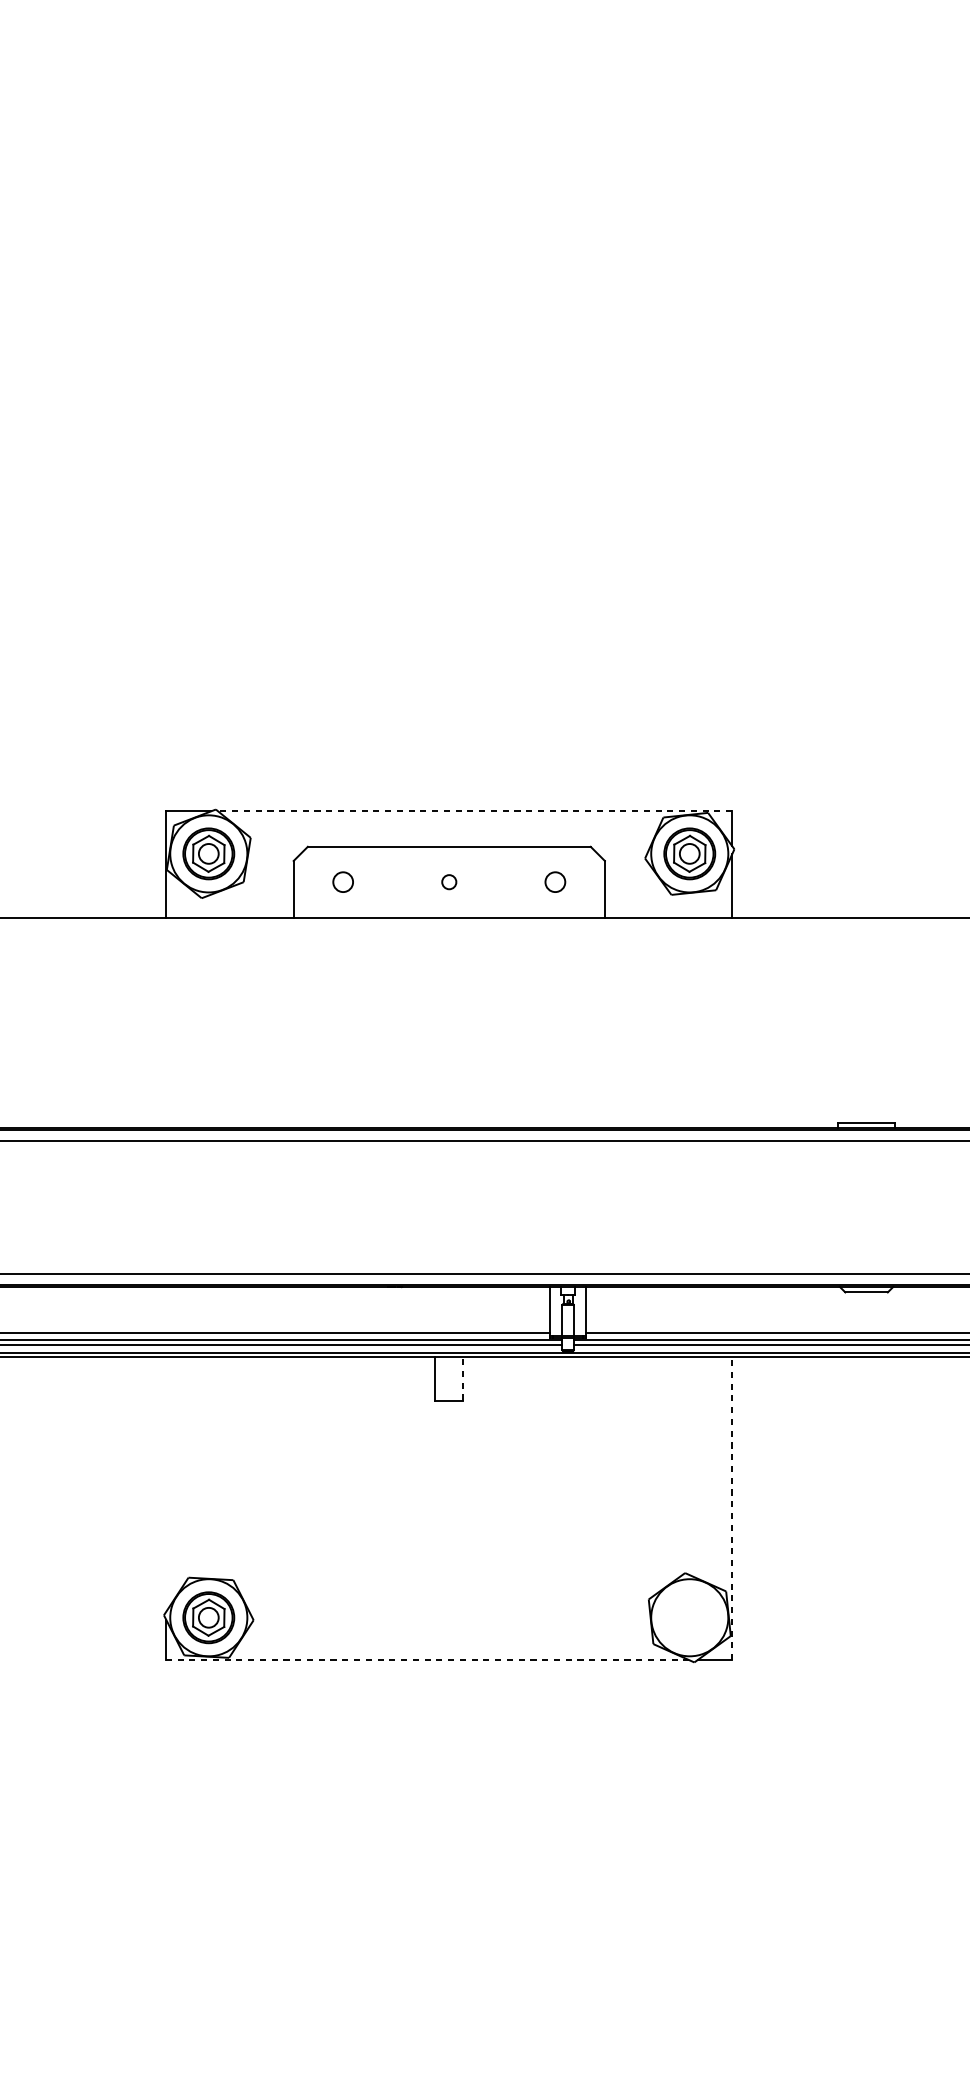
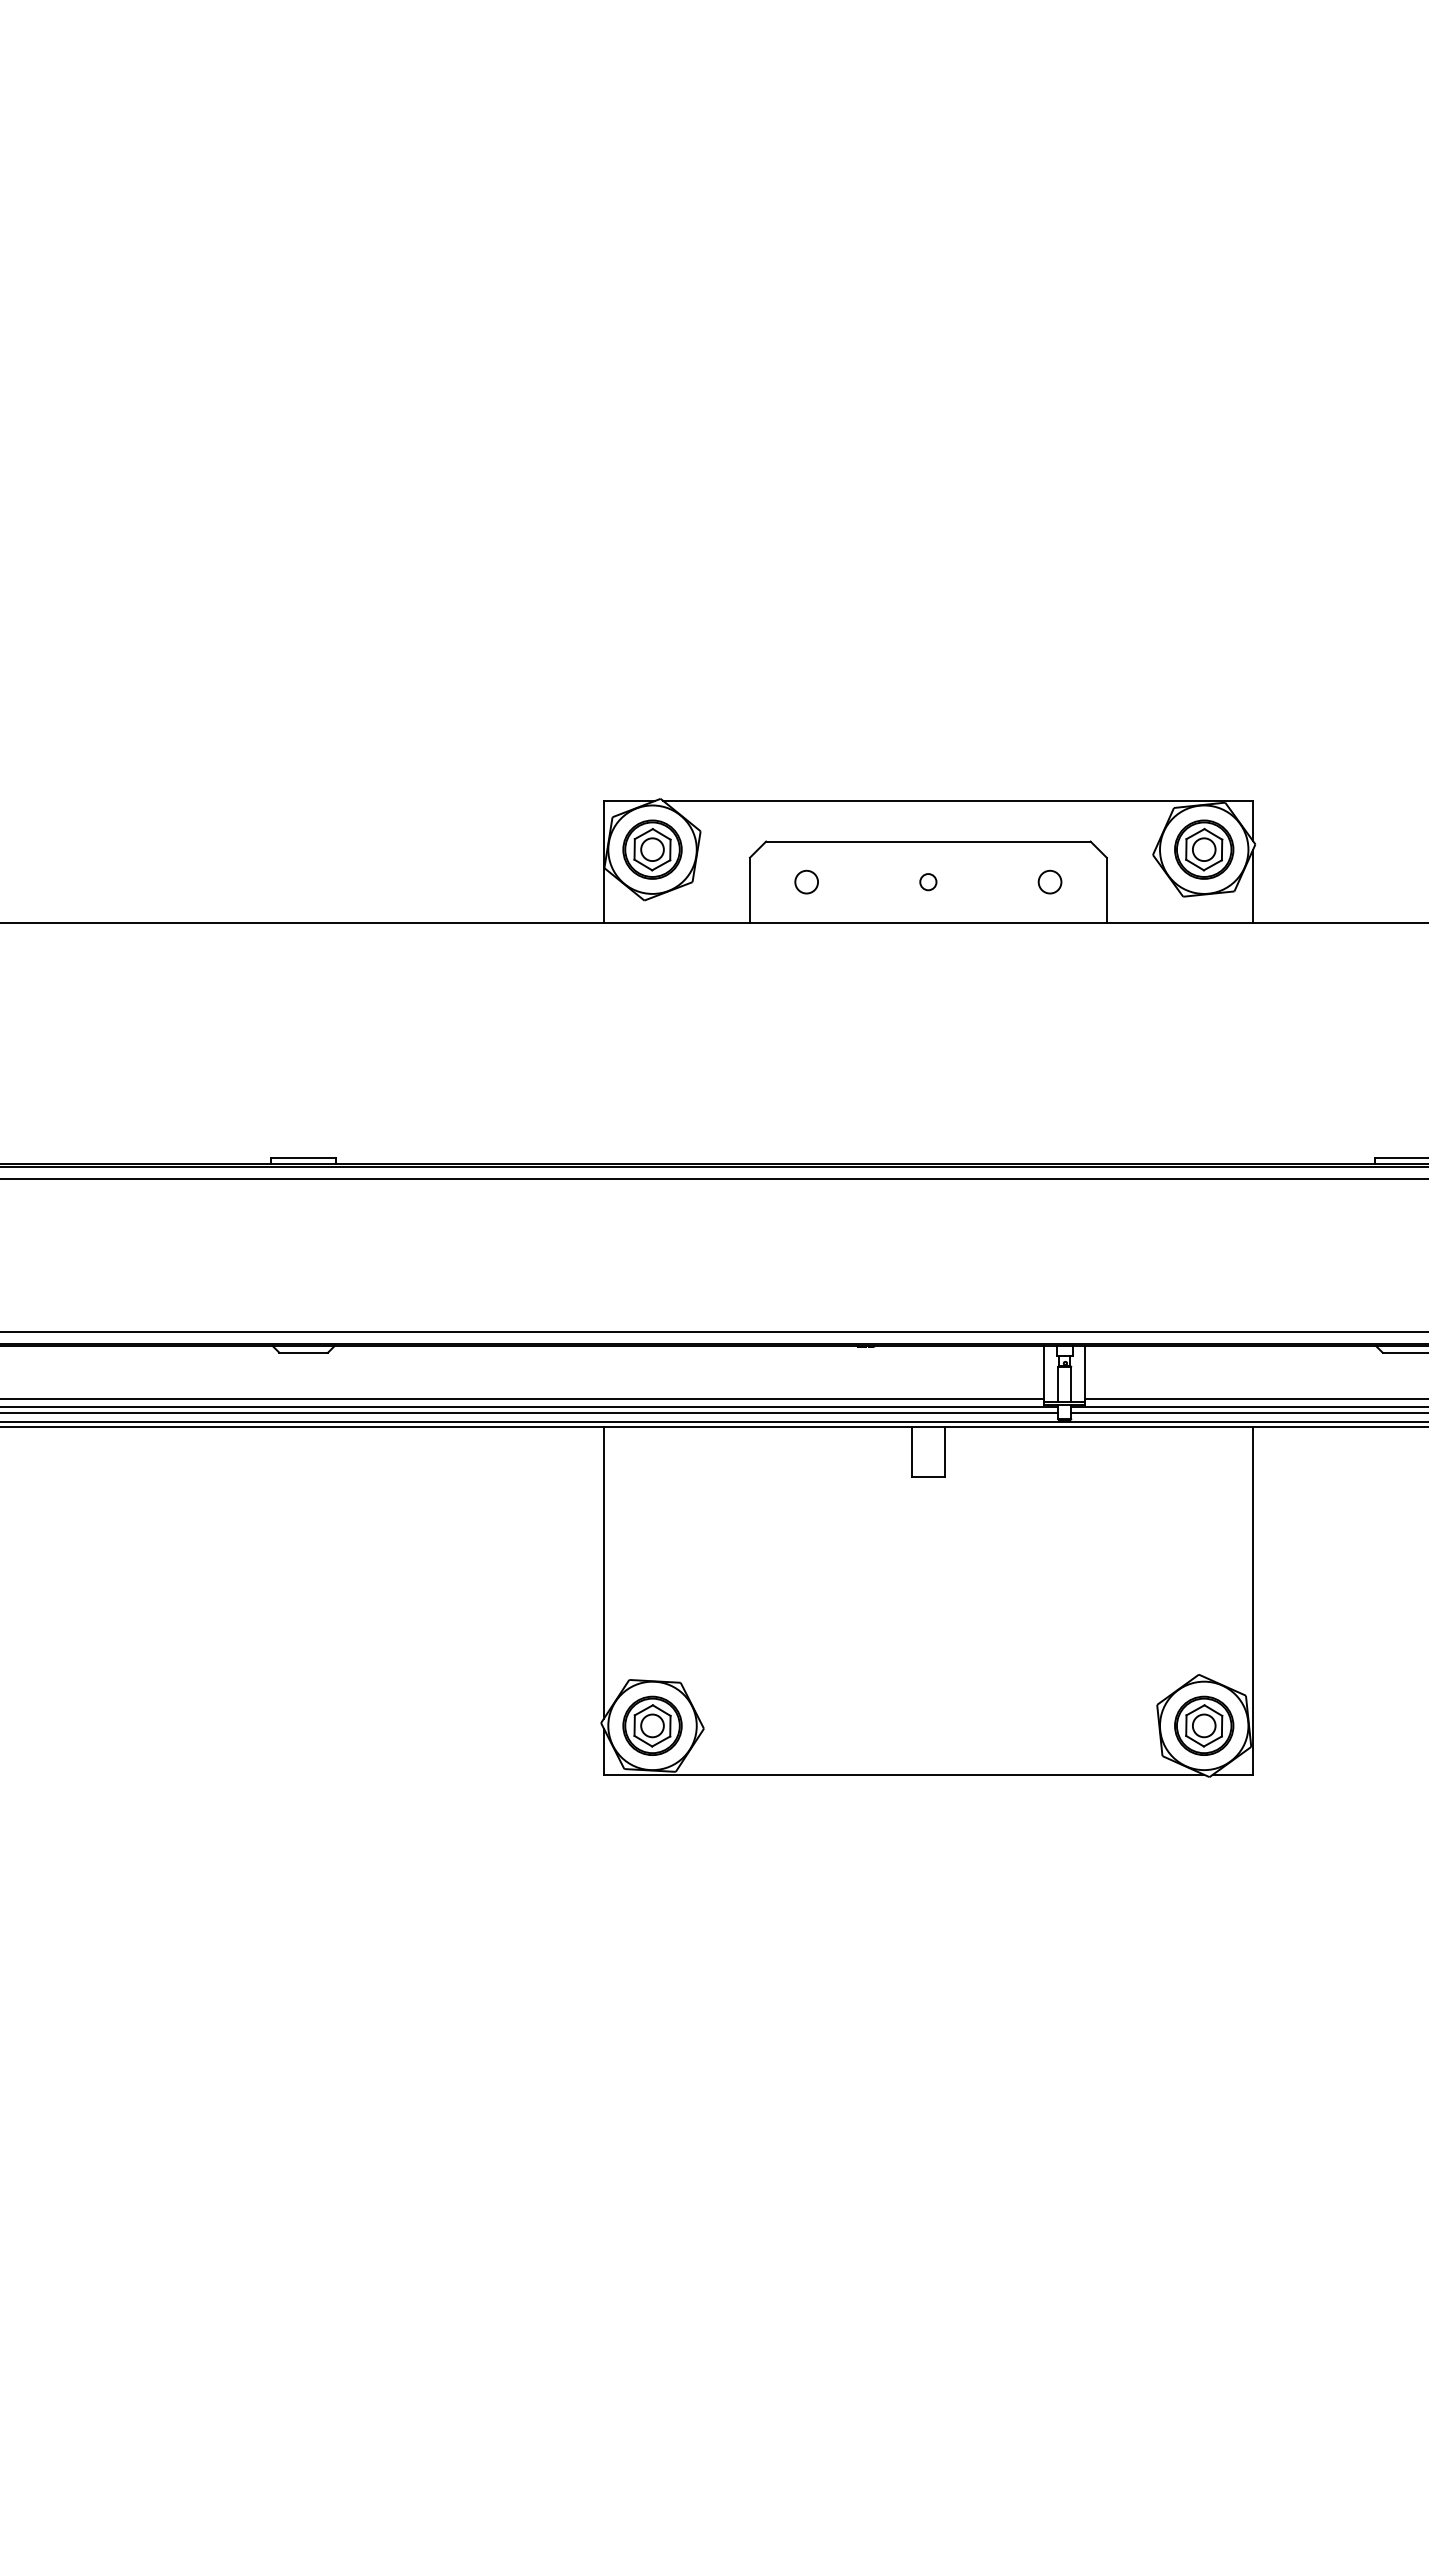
line: (475, 811) -> (958, 801), dashed -> solid
line: (463, 1378) -> (944, 1451), dashed -> solid
line: (166, 1484) -> (603, 1572), added
line: (731, 1508) -> (1252, 1600), dashed -> solid
part: (690, 1617) -> (1204, 1725), added
line: (427, 1660) -> (903, 1774), dashed -> solid

